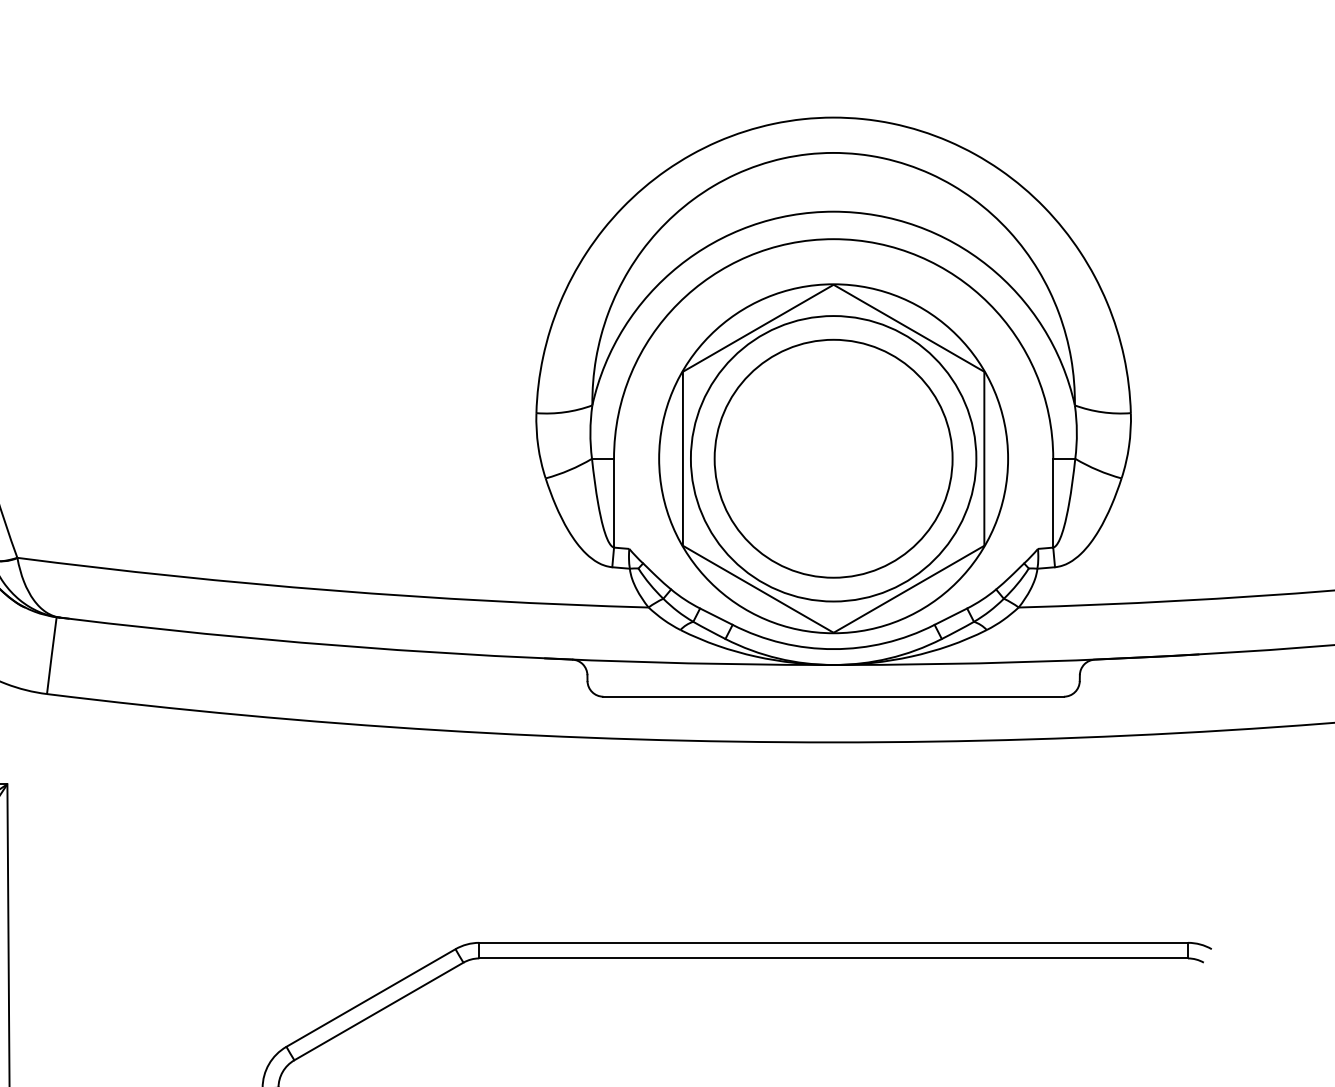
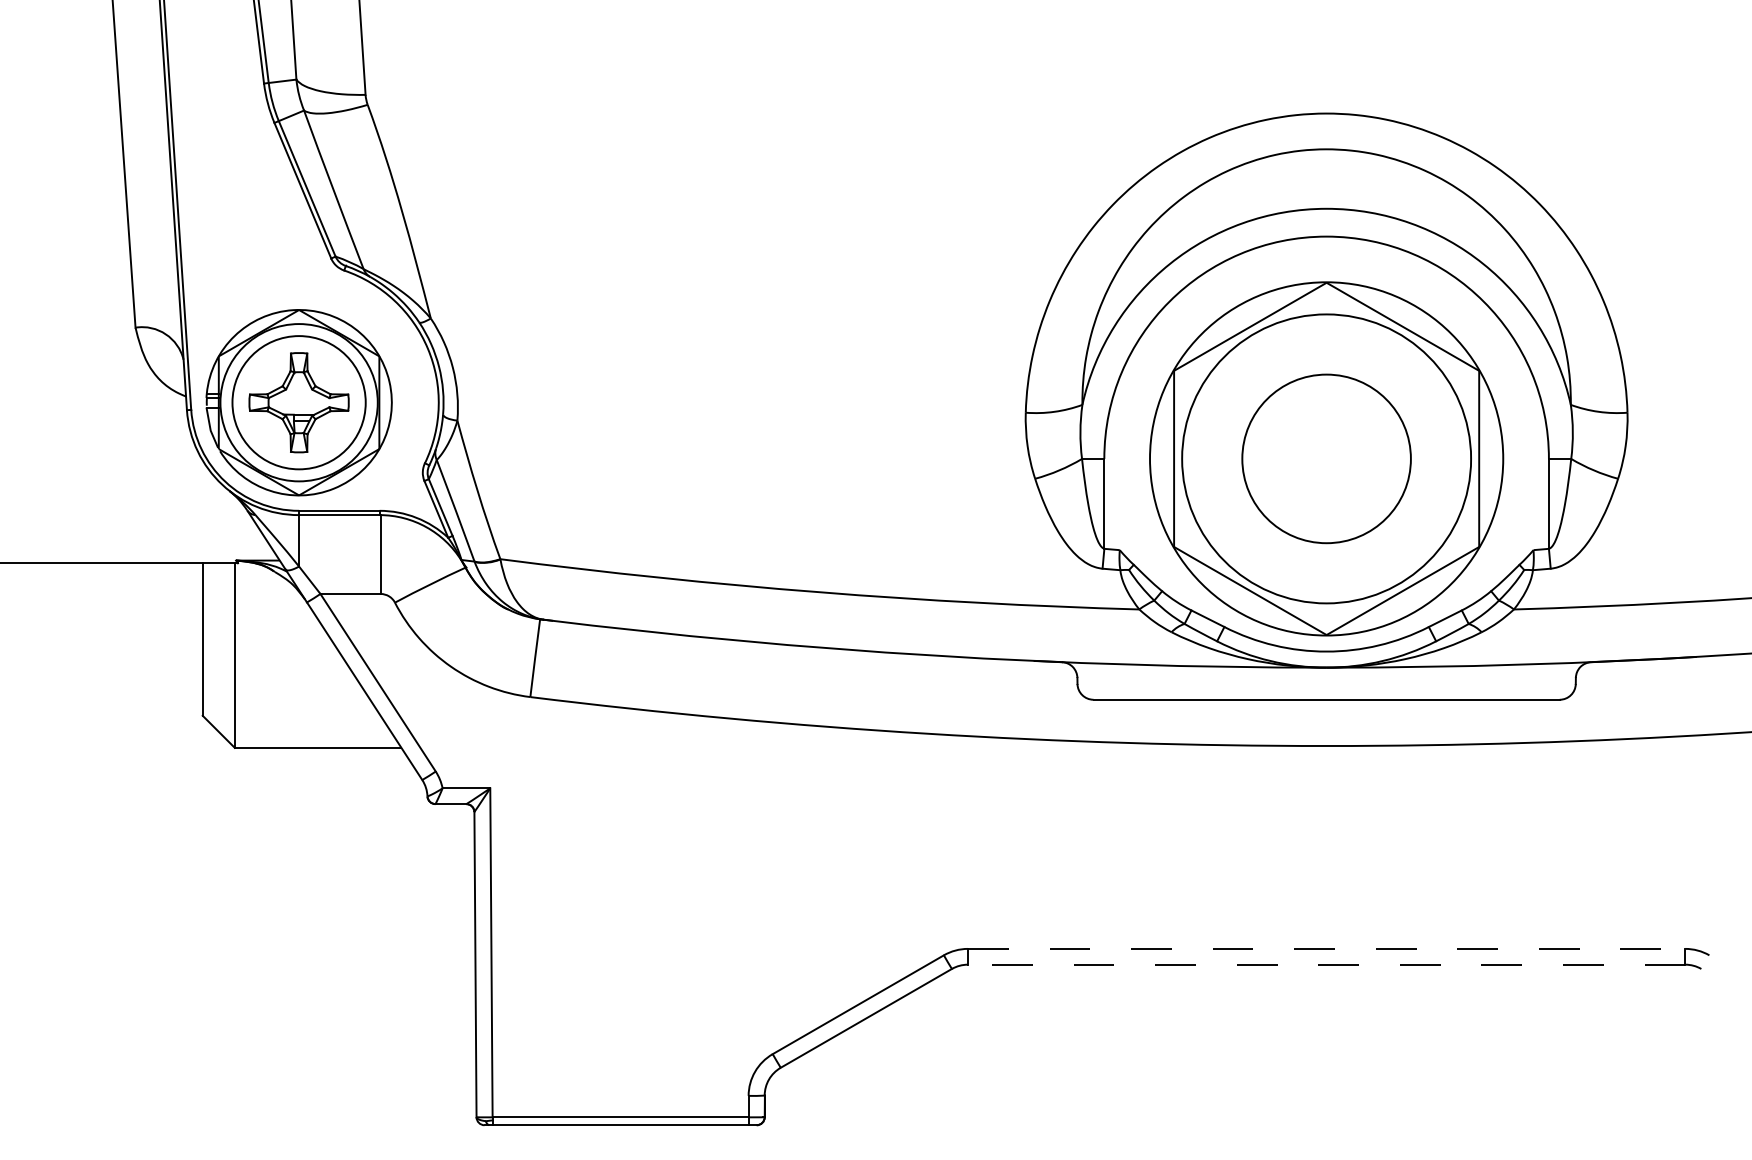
circle: (833, 458) -> (1326, 458), size x0.7
line: (833, 942) -> (1326, 948), solid -> dashed
line: (833, 958) -> (1326, 964), solid -> dashed

